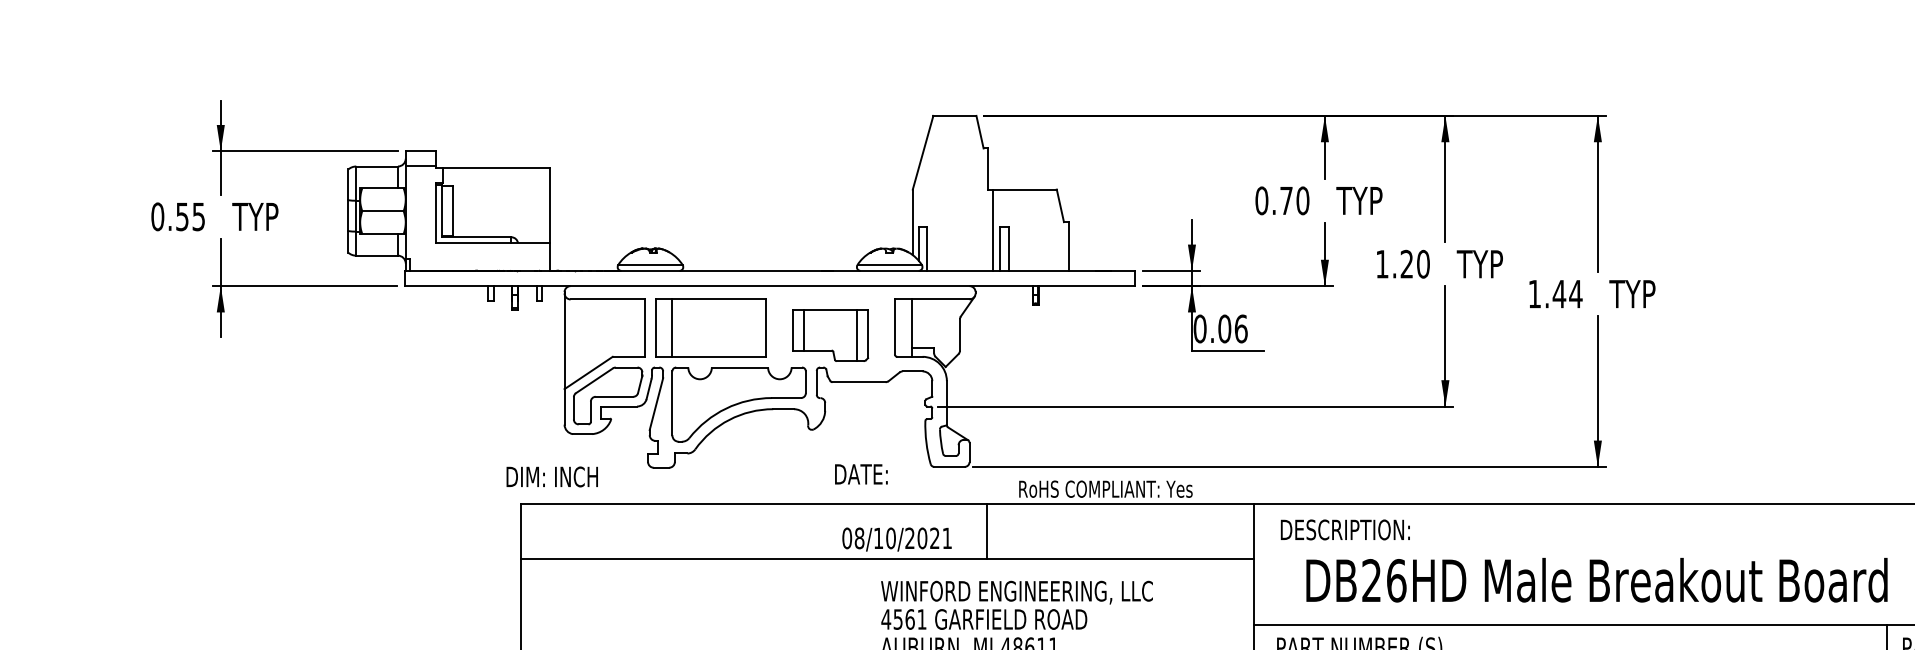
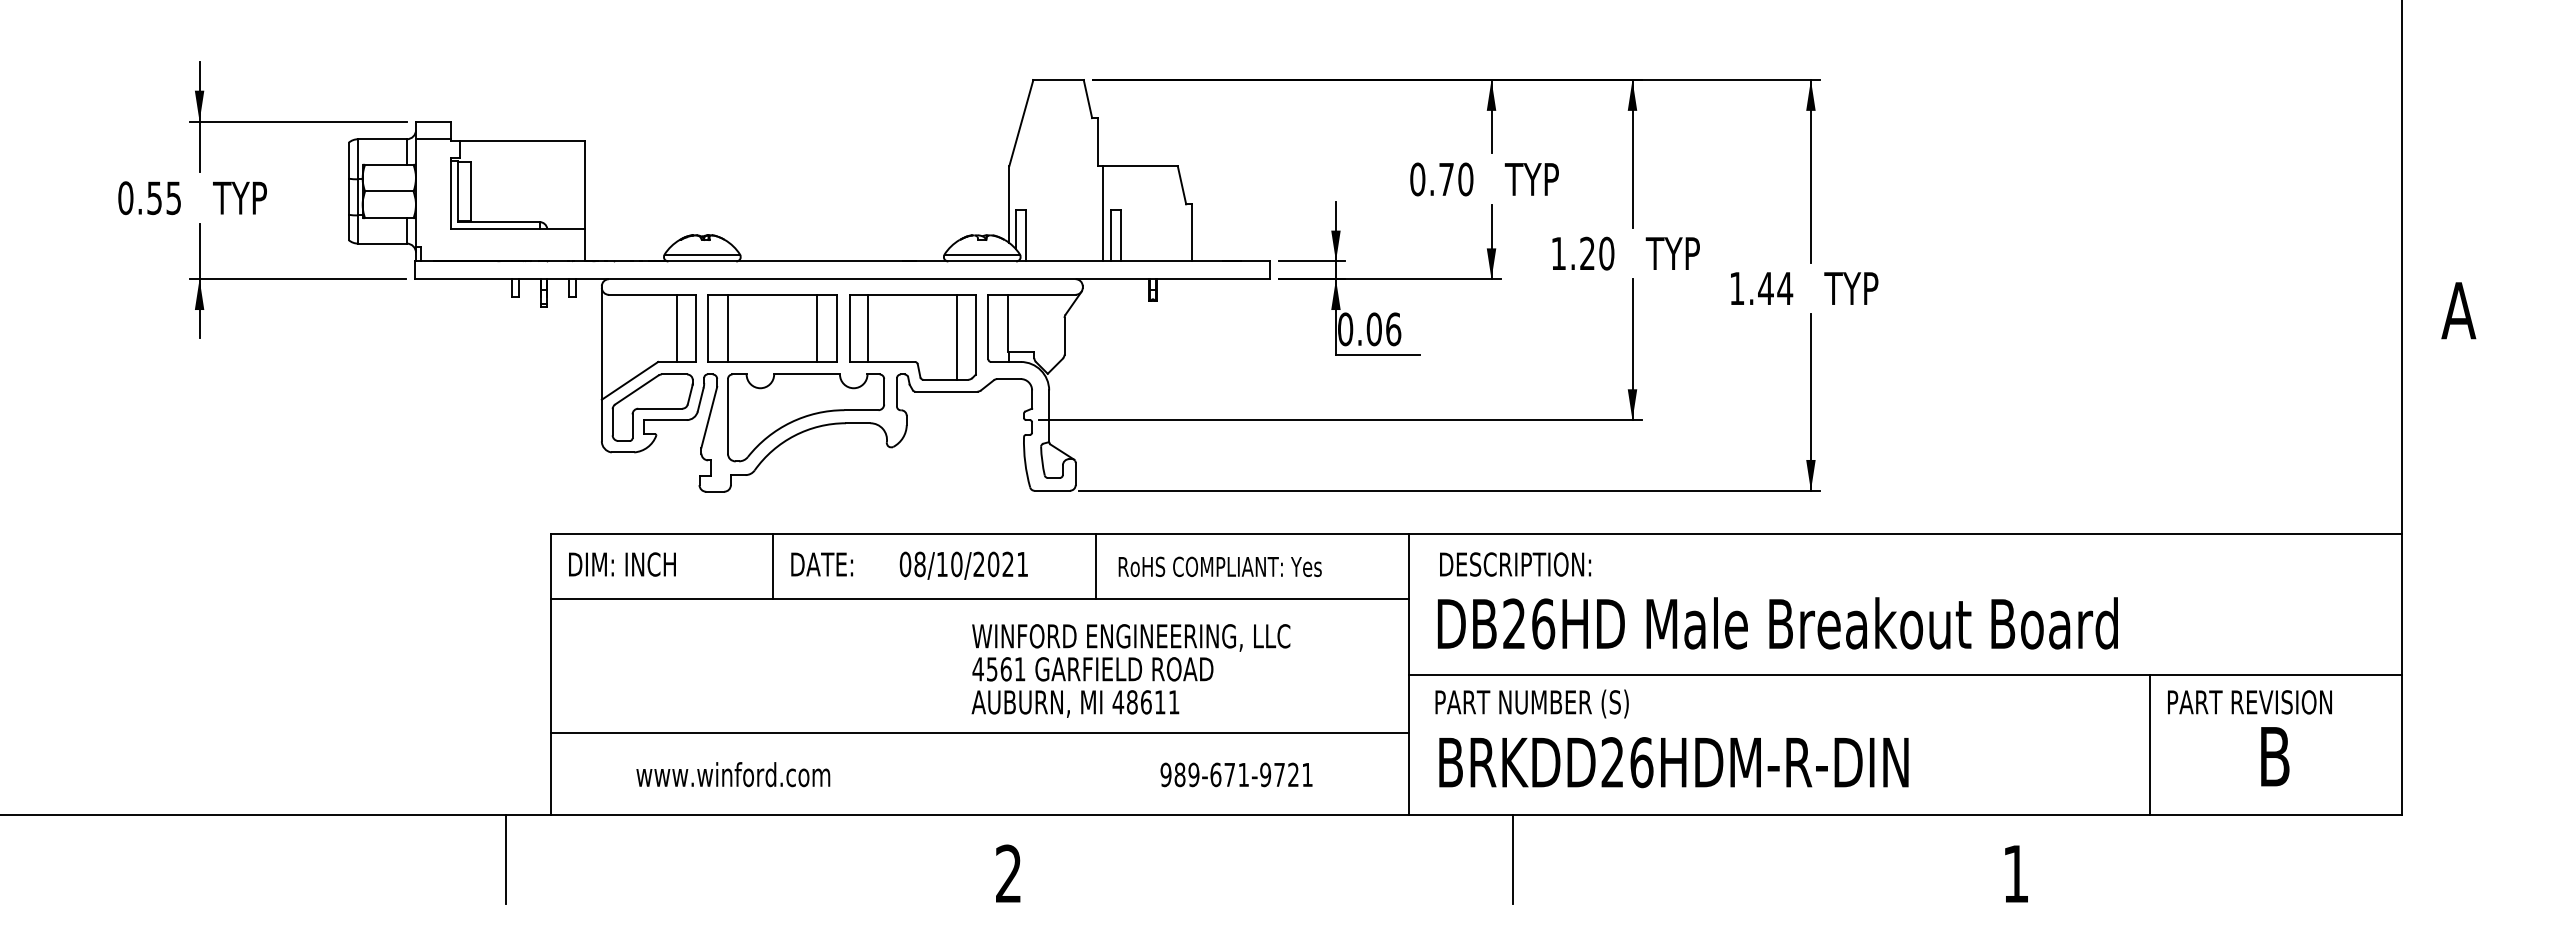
line: (628, 327) -> (676, 327), added
line: (748, 327) -> (816, 327), added
part: (830, 335) -> (912, 337), size x1.43
text: (860, 474) -> (821, 564), moved
text: (552, 476) -> (622, 564), moved
text: (1105, 488) -> (1219, 566), moved
line: (711, 531) -> (773, 566), added
text: (896, 539) -> (963, 565), moved
text: (1596, 580) -> (1777, 623), moved

